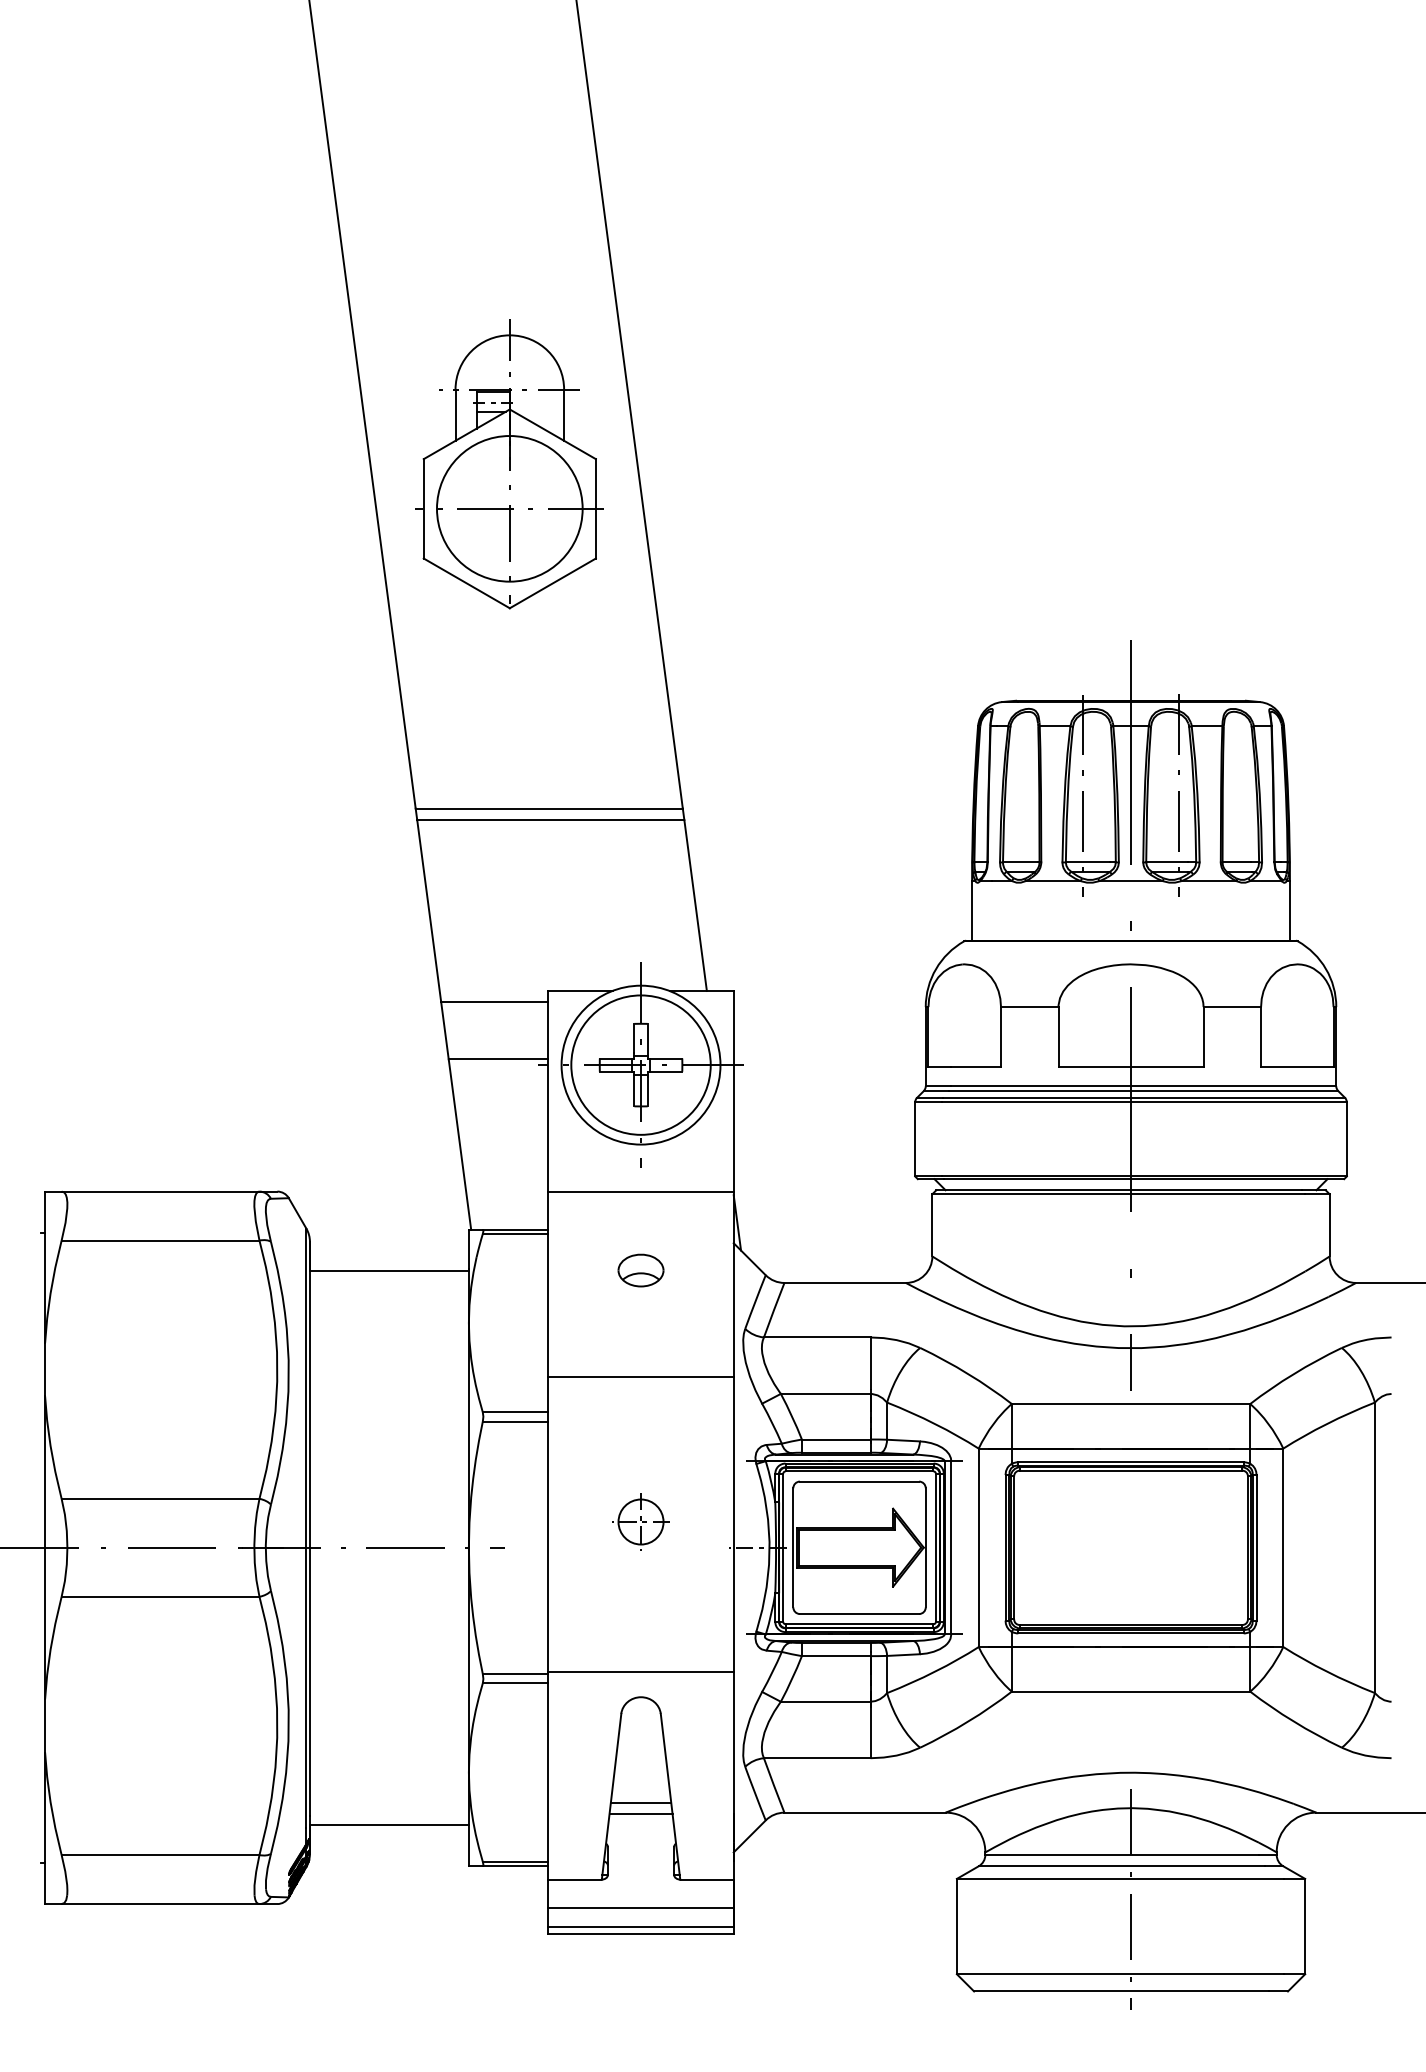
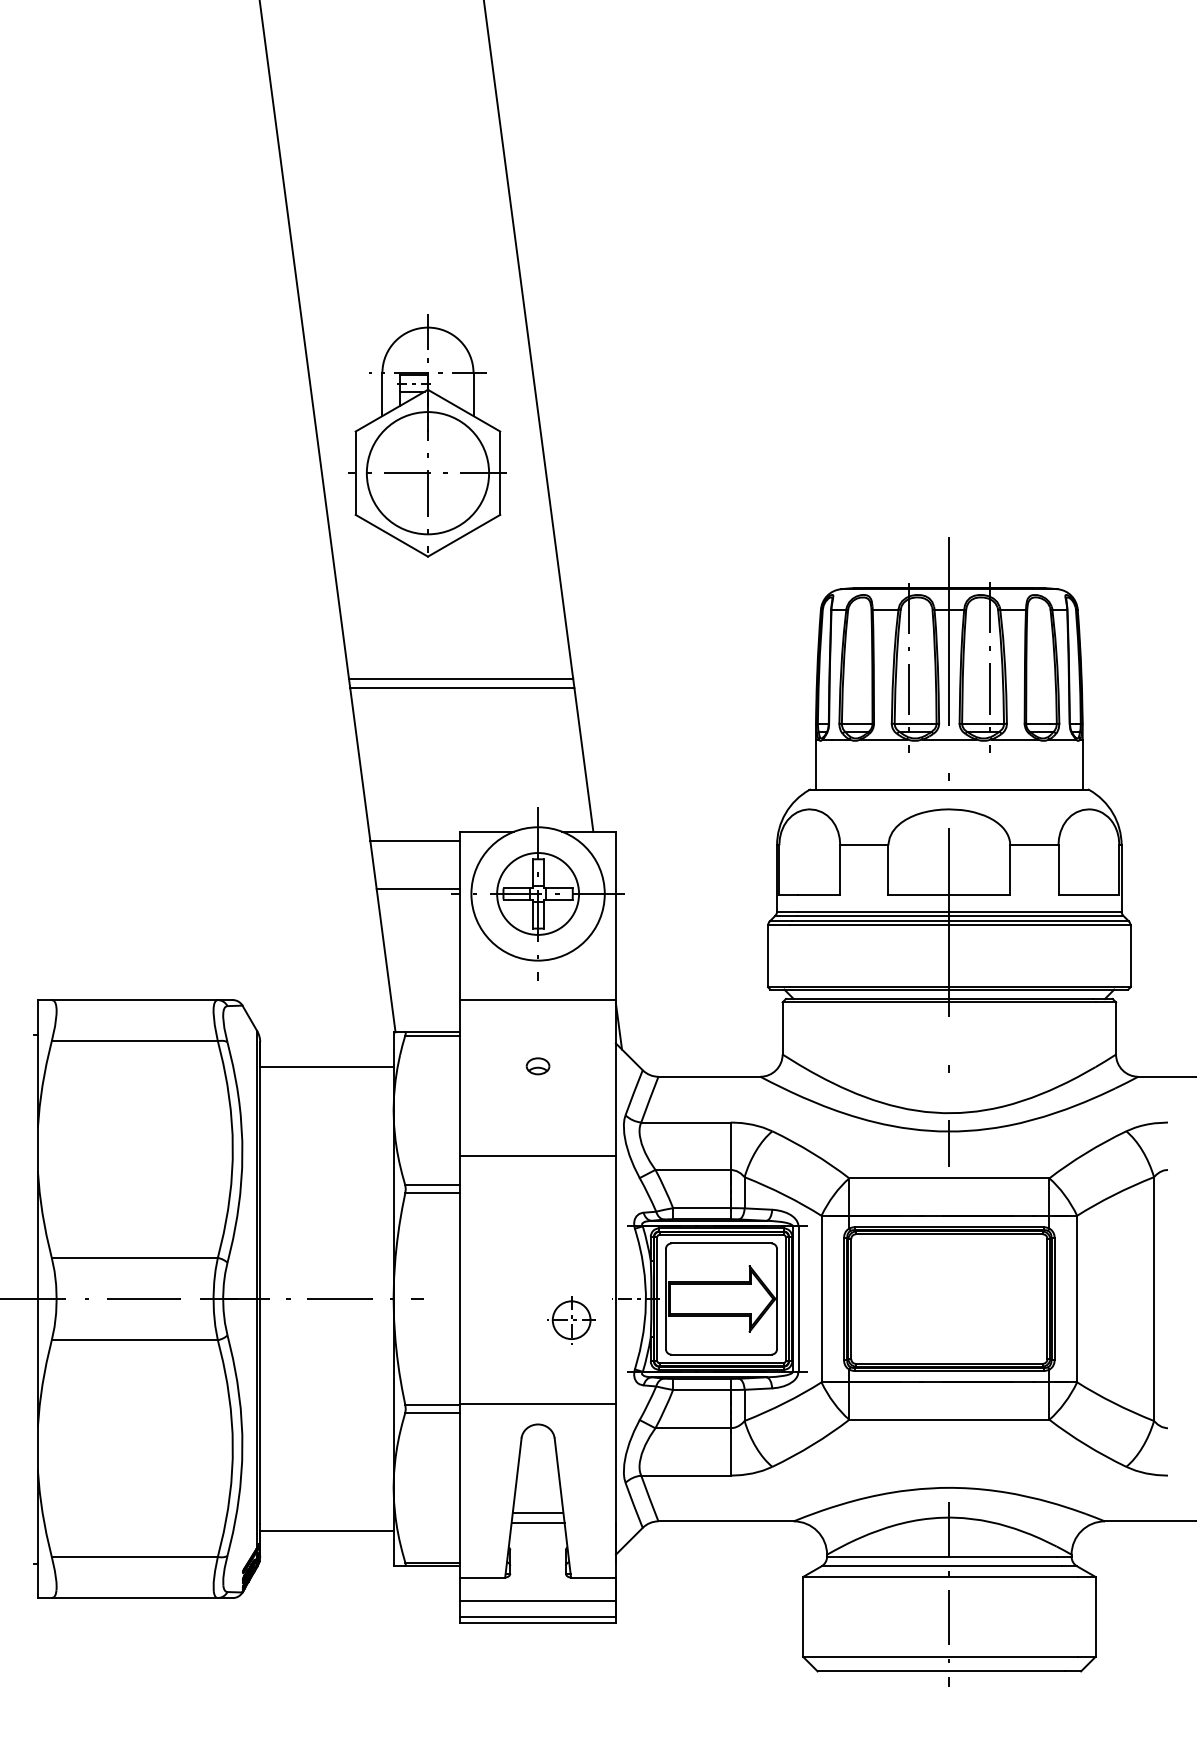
part: (509, 464) -> (427, 436), moved
circle: (640, 1064) -> (537, 893), size x0.7
part: (640, 1270) -> (537, 1066), size x0.6
part: (640, 1521) -> (571, 1319), moved

